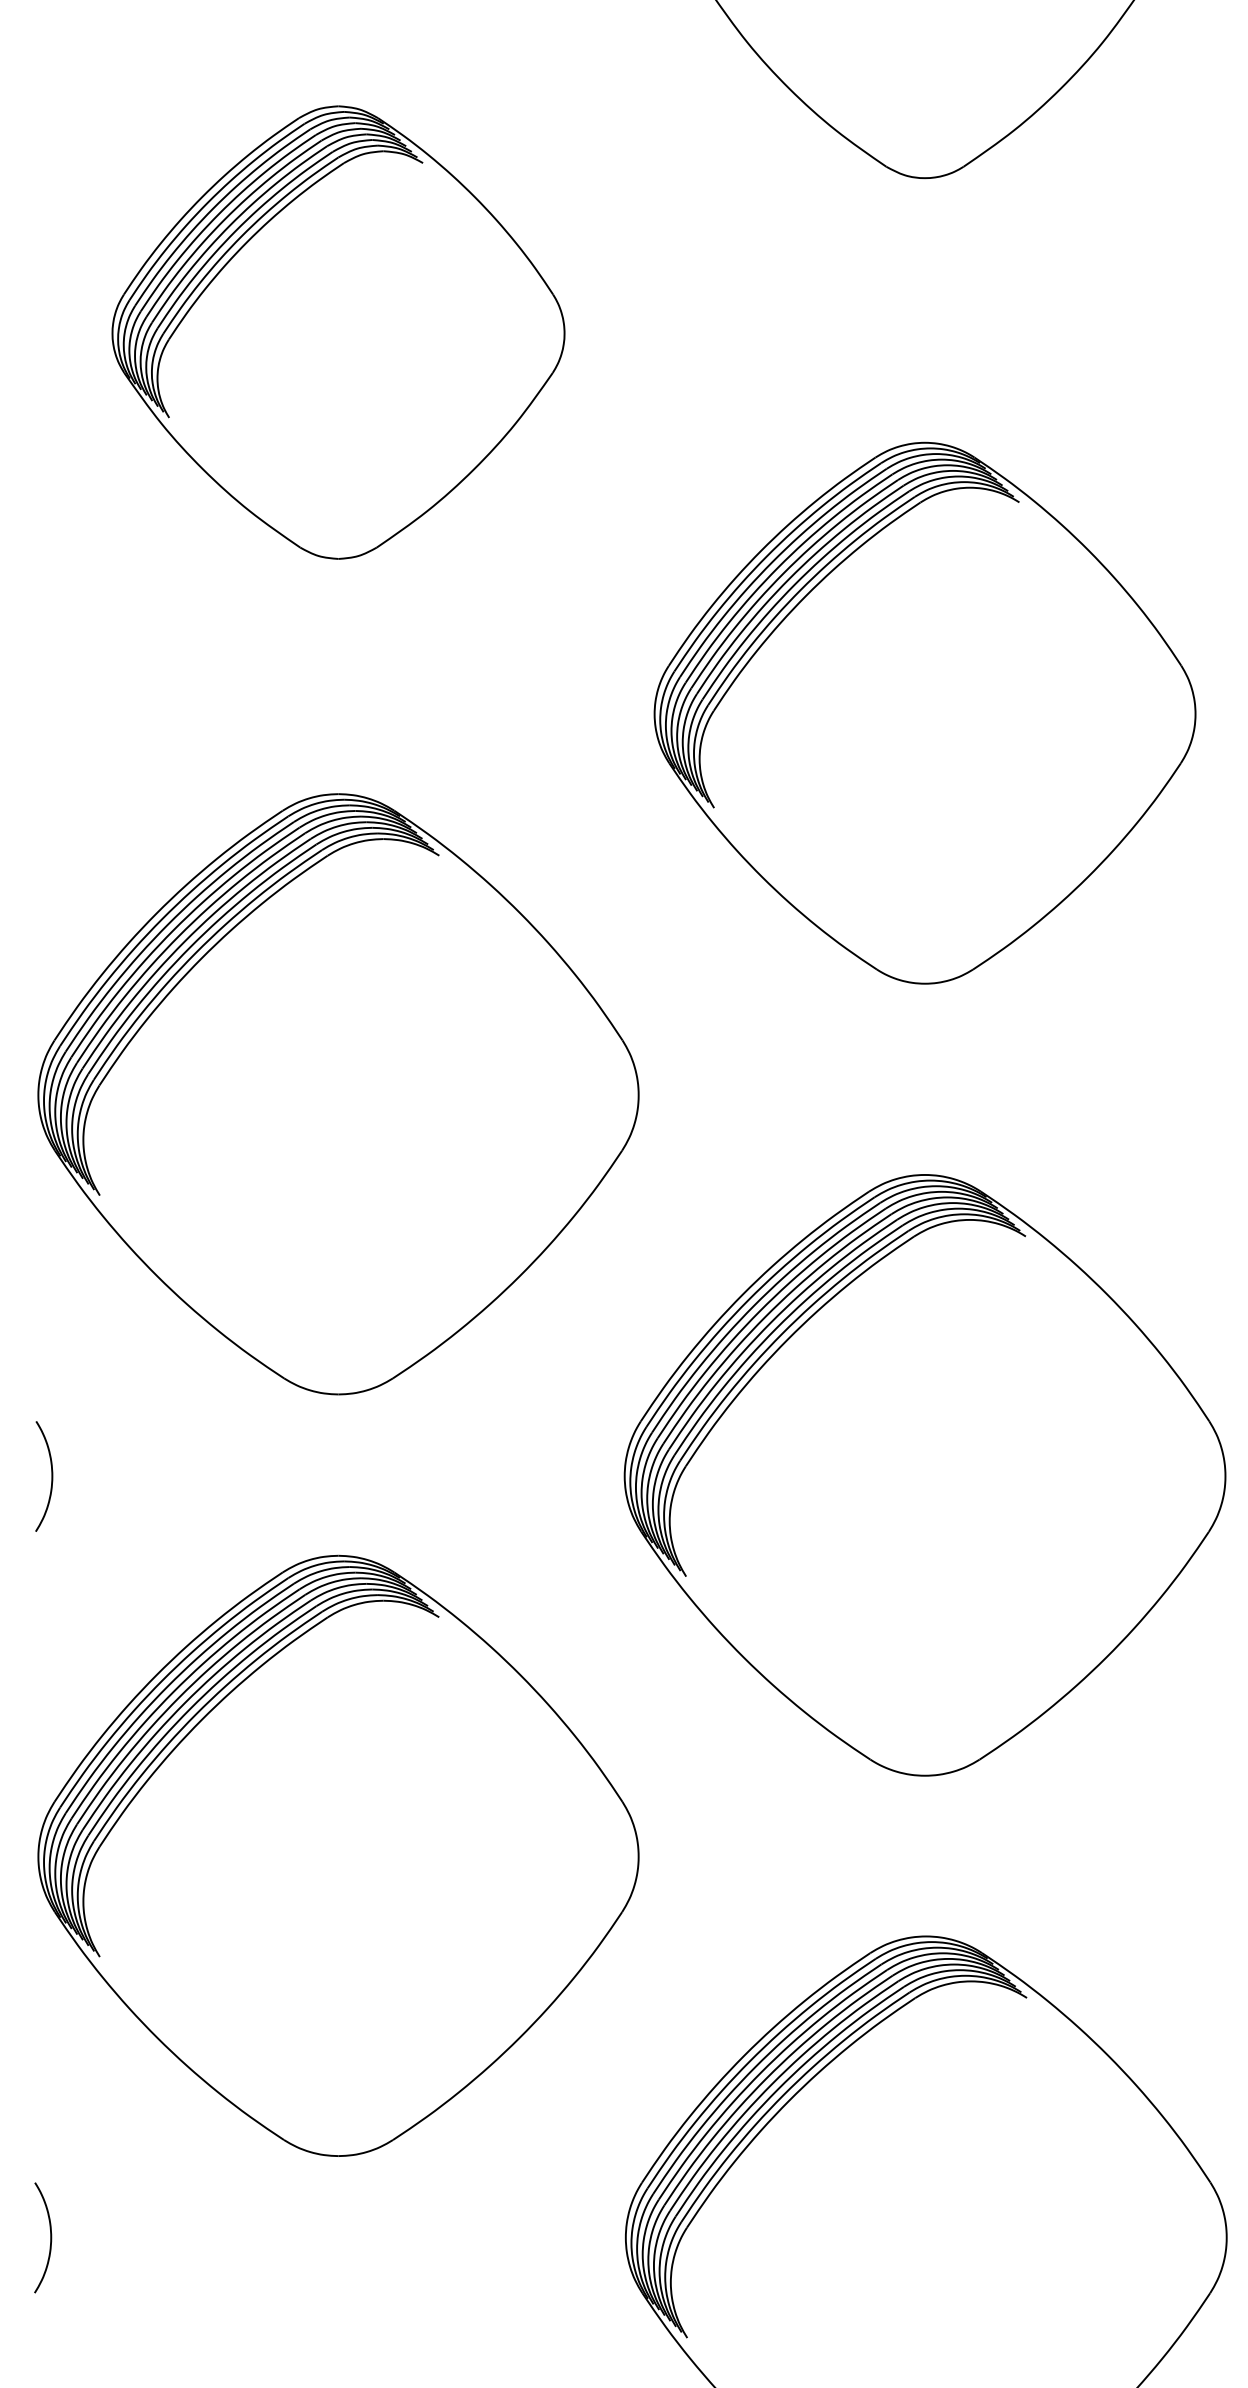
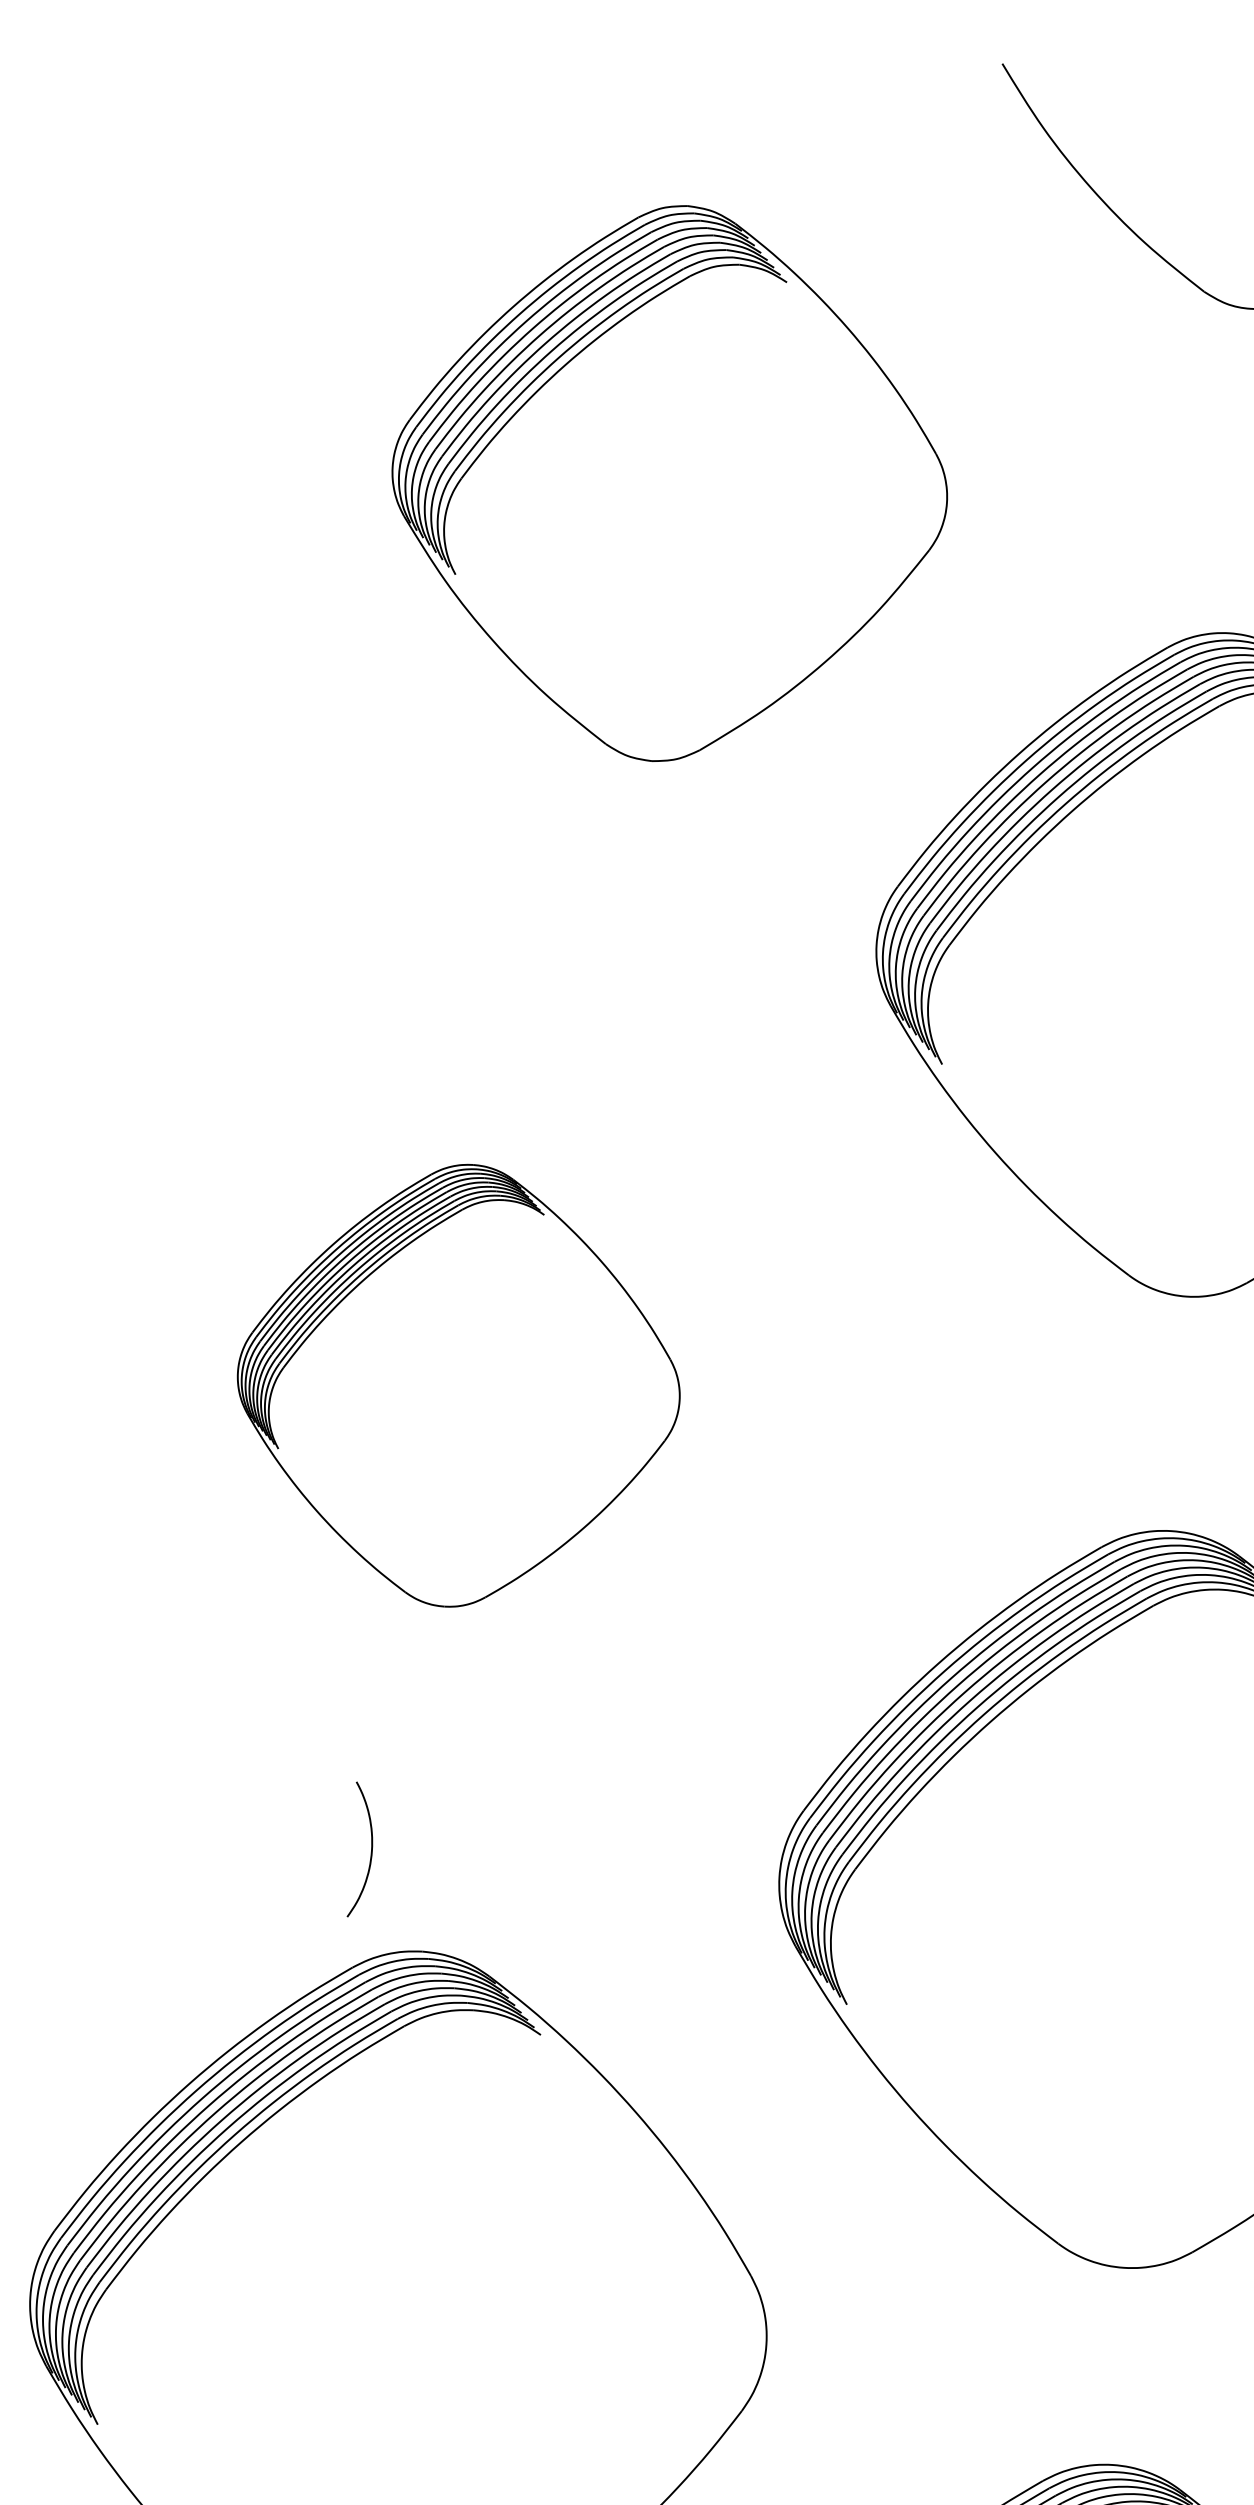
part: (338, 332) -> (669, 483), moved
part: (338, 1094) -> (458, 1385), size x0.6
curve: (51, 1476) -> (370, 1850), moved

